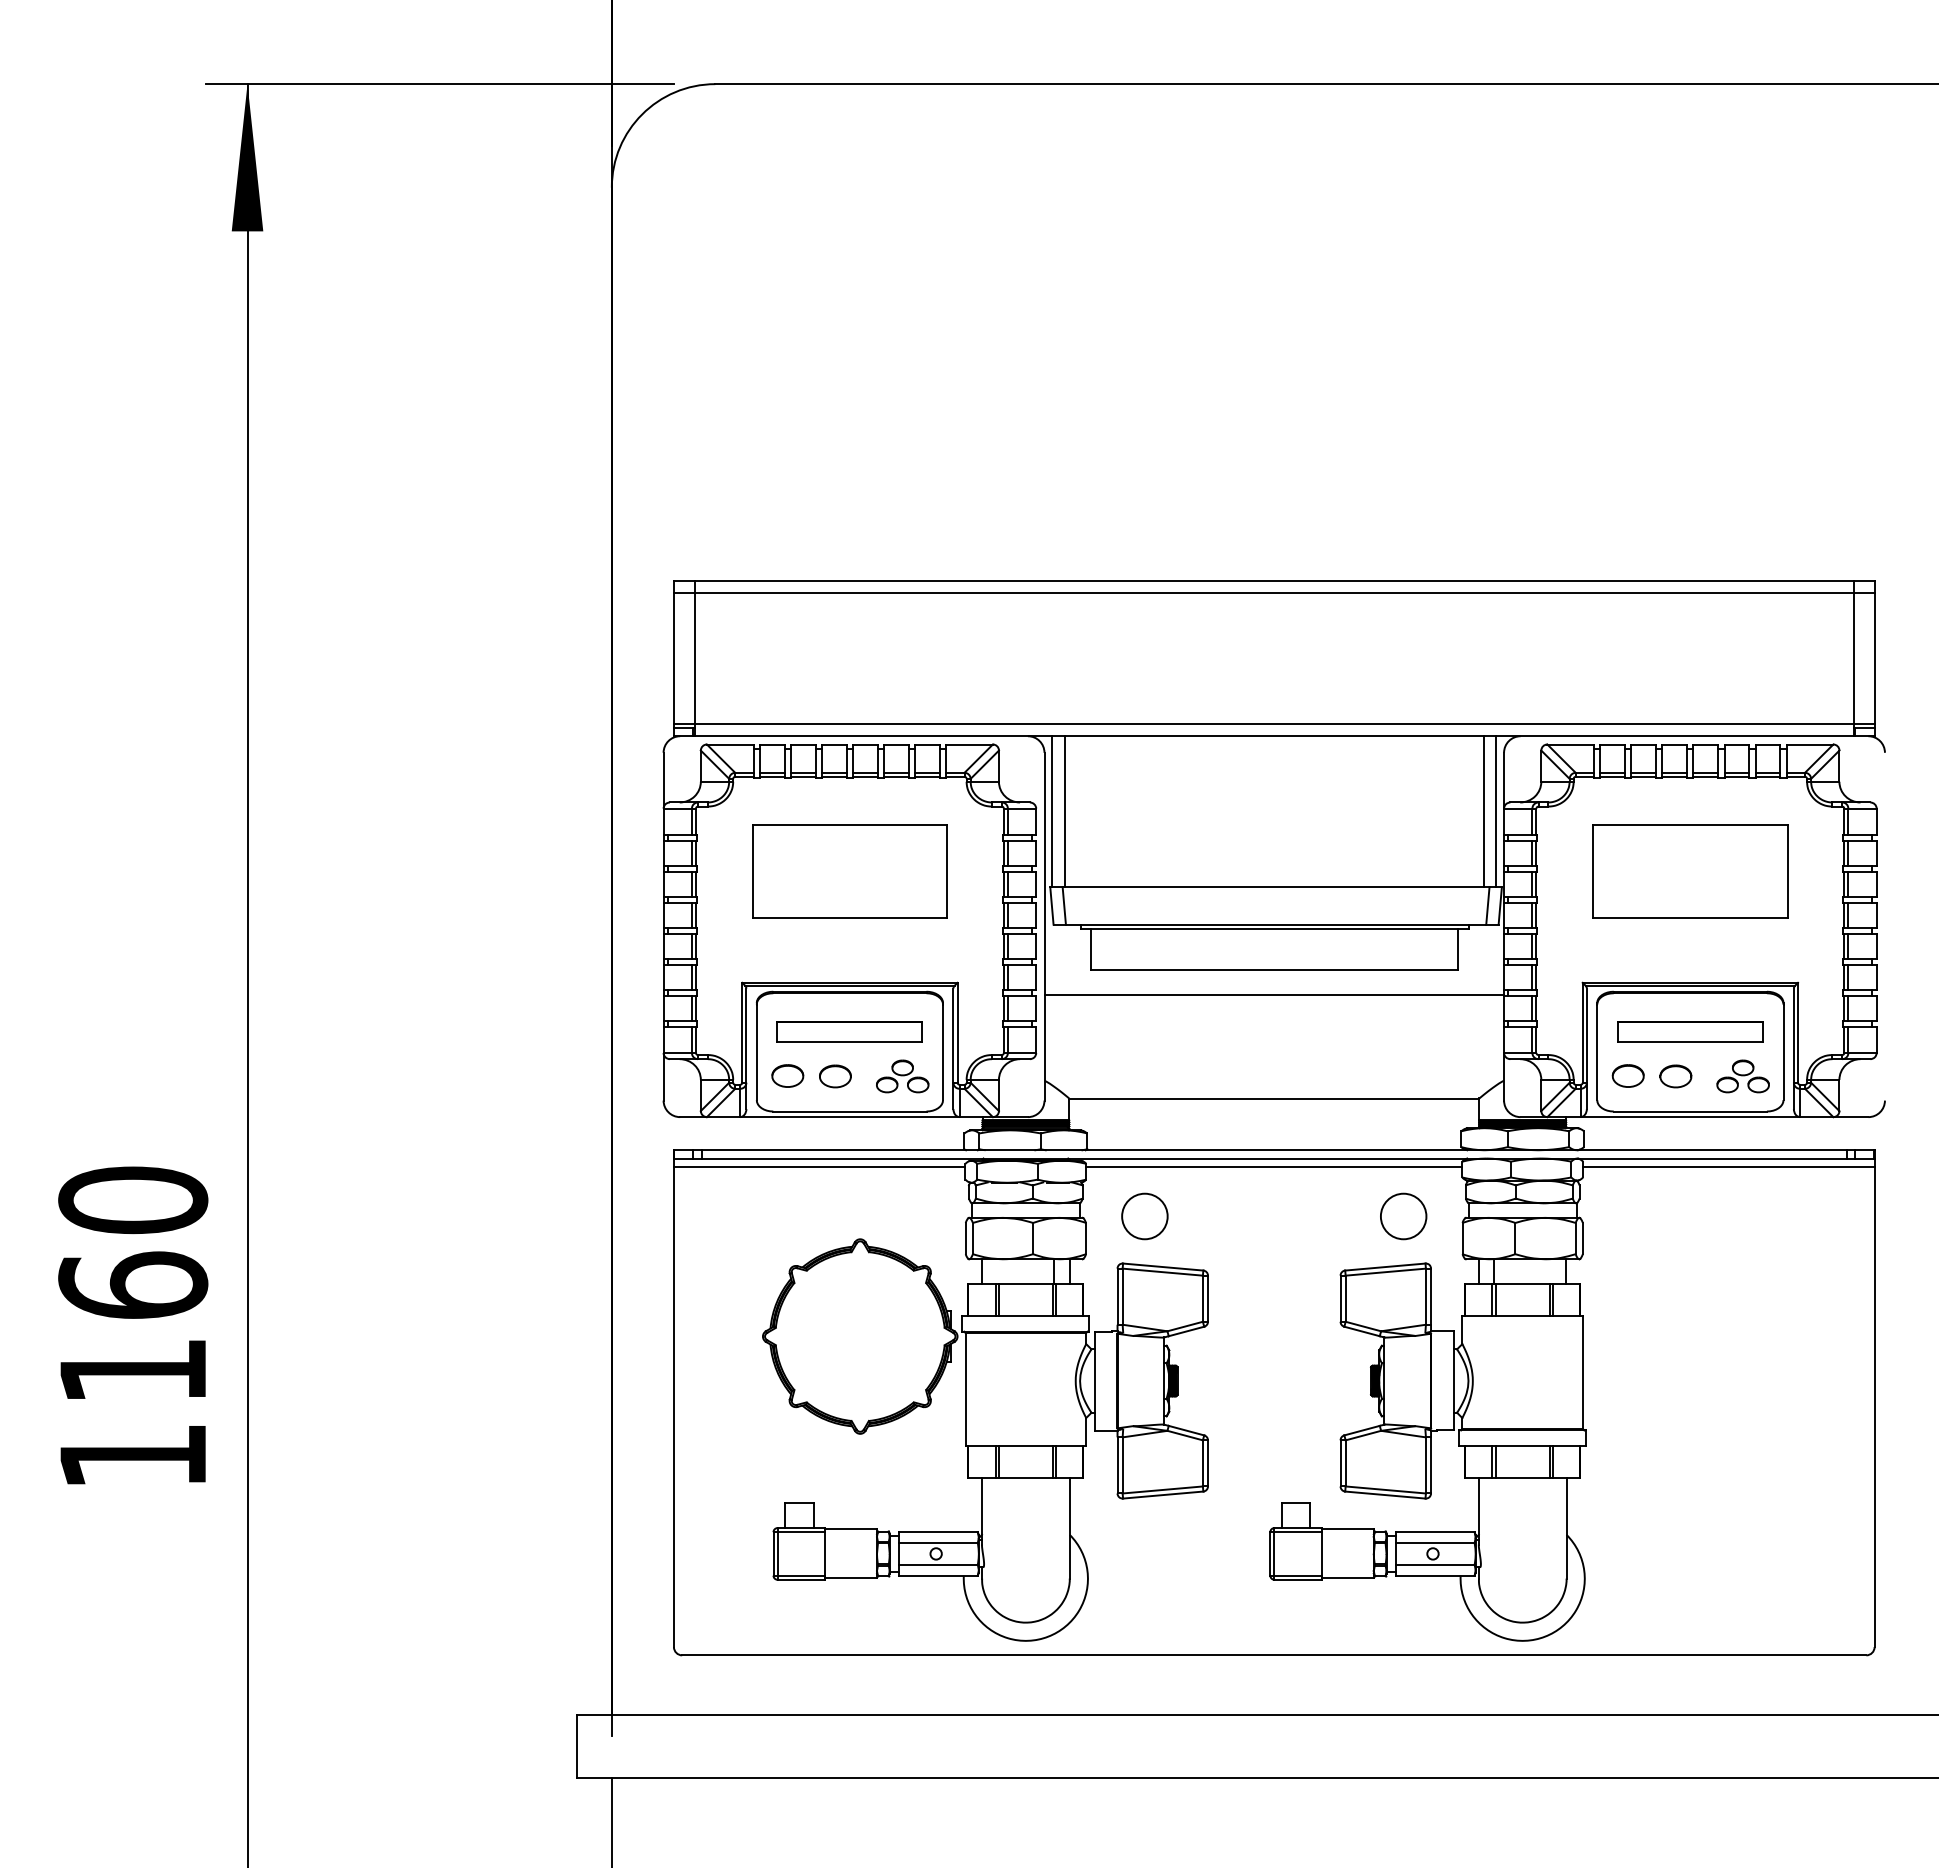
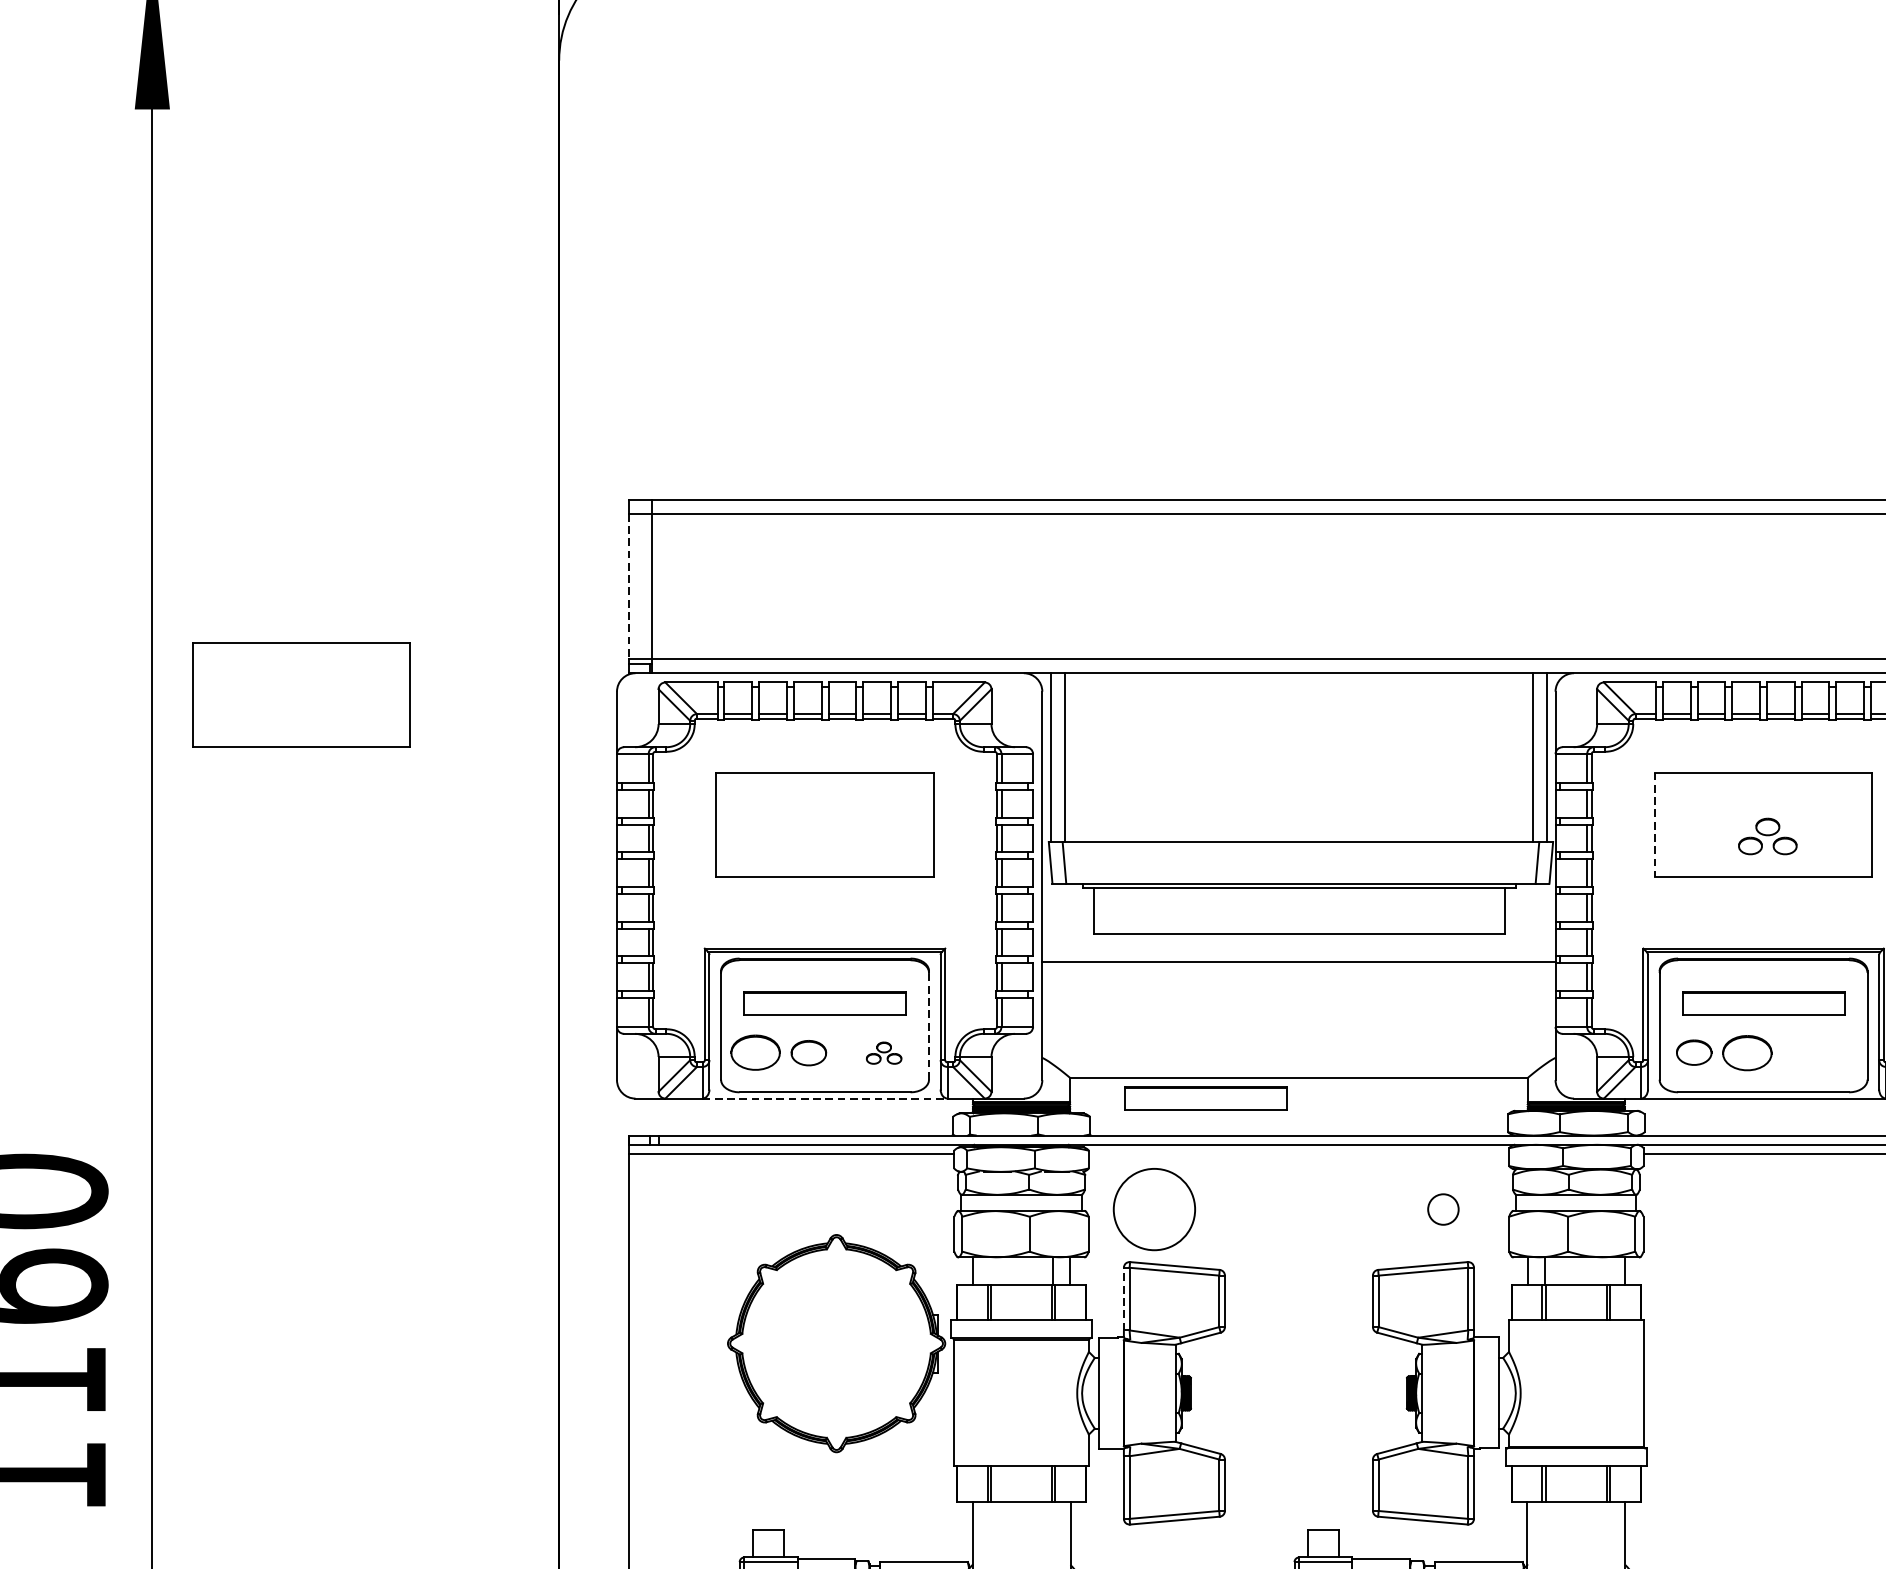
line: (673, 659) -> (628, 587), solid -> dashed
part: (380, 755) -> (300, 694), added
line: (1593, 871) -> (1655, 824), solid -> dashed
line: (943, 1052) -> (929, 1026), solid -> dashed
part: (787, 1075) -> (755, 1052), size x1.4
part: (902, 1076) -> (883, 1053), size x0.6
part: (1675, 1076) -> (1746, 1053), size x1.4
part: (1742, 1076) -> (1767, 836), moved
part: (1190, 1116) -> (1205, 1097), added
line: (849, 1117) -> (824, 1098), solid -> dashed
line: (1274, 1166) -> (1299, 1153), removed
circle: (1144, 1216) -> (1154, 1209), size x1.6
circle: (1403, 1216) -> (1443, 1209), size x0.6
line: (1117, 1296) -> (1123, 1298), solid -> dashed

